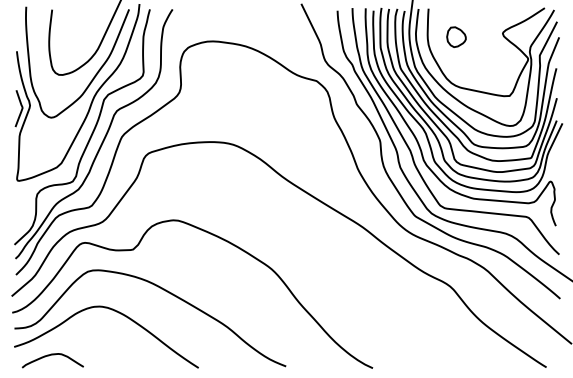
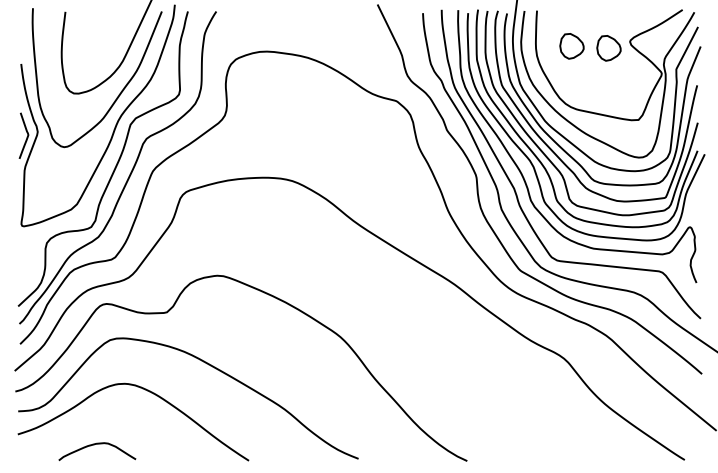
part: (485, 38) -> (608, 48), added
curve: (50, 355) -> (94, 445), moved

